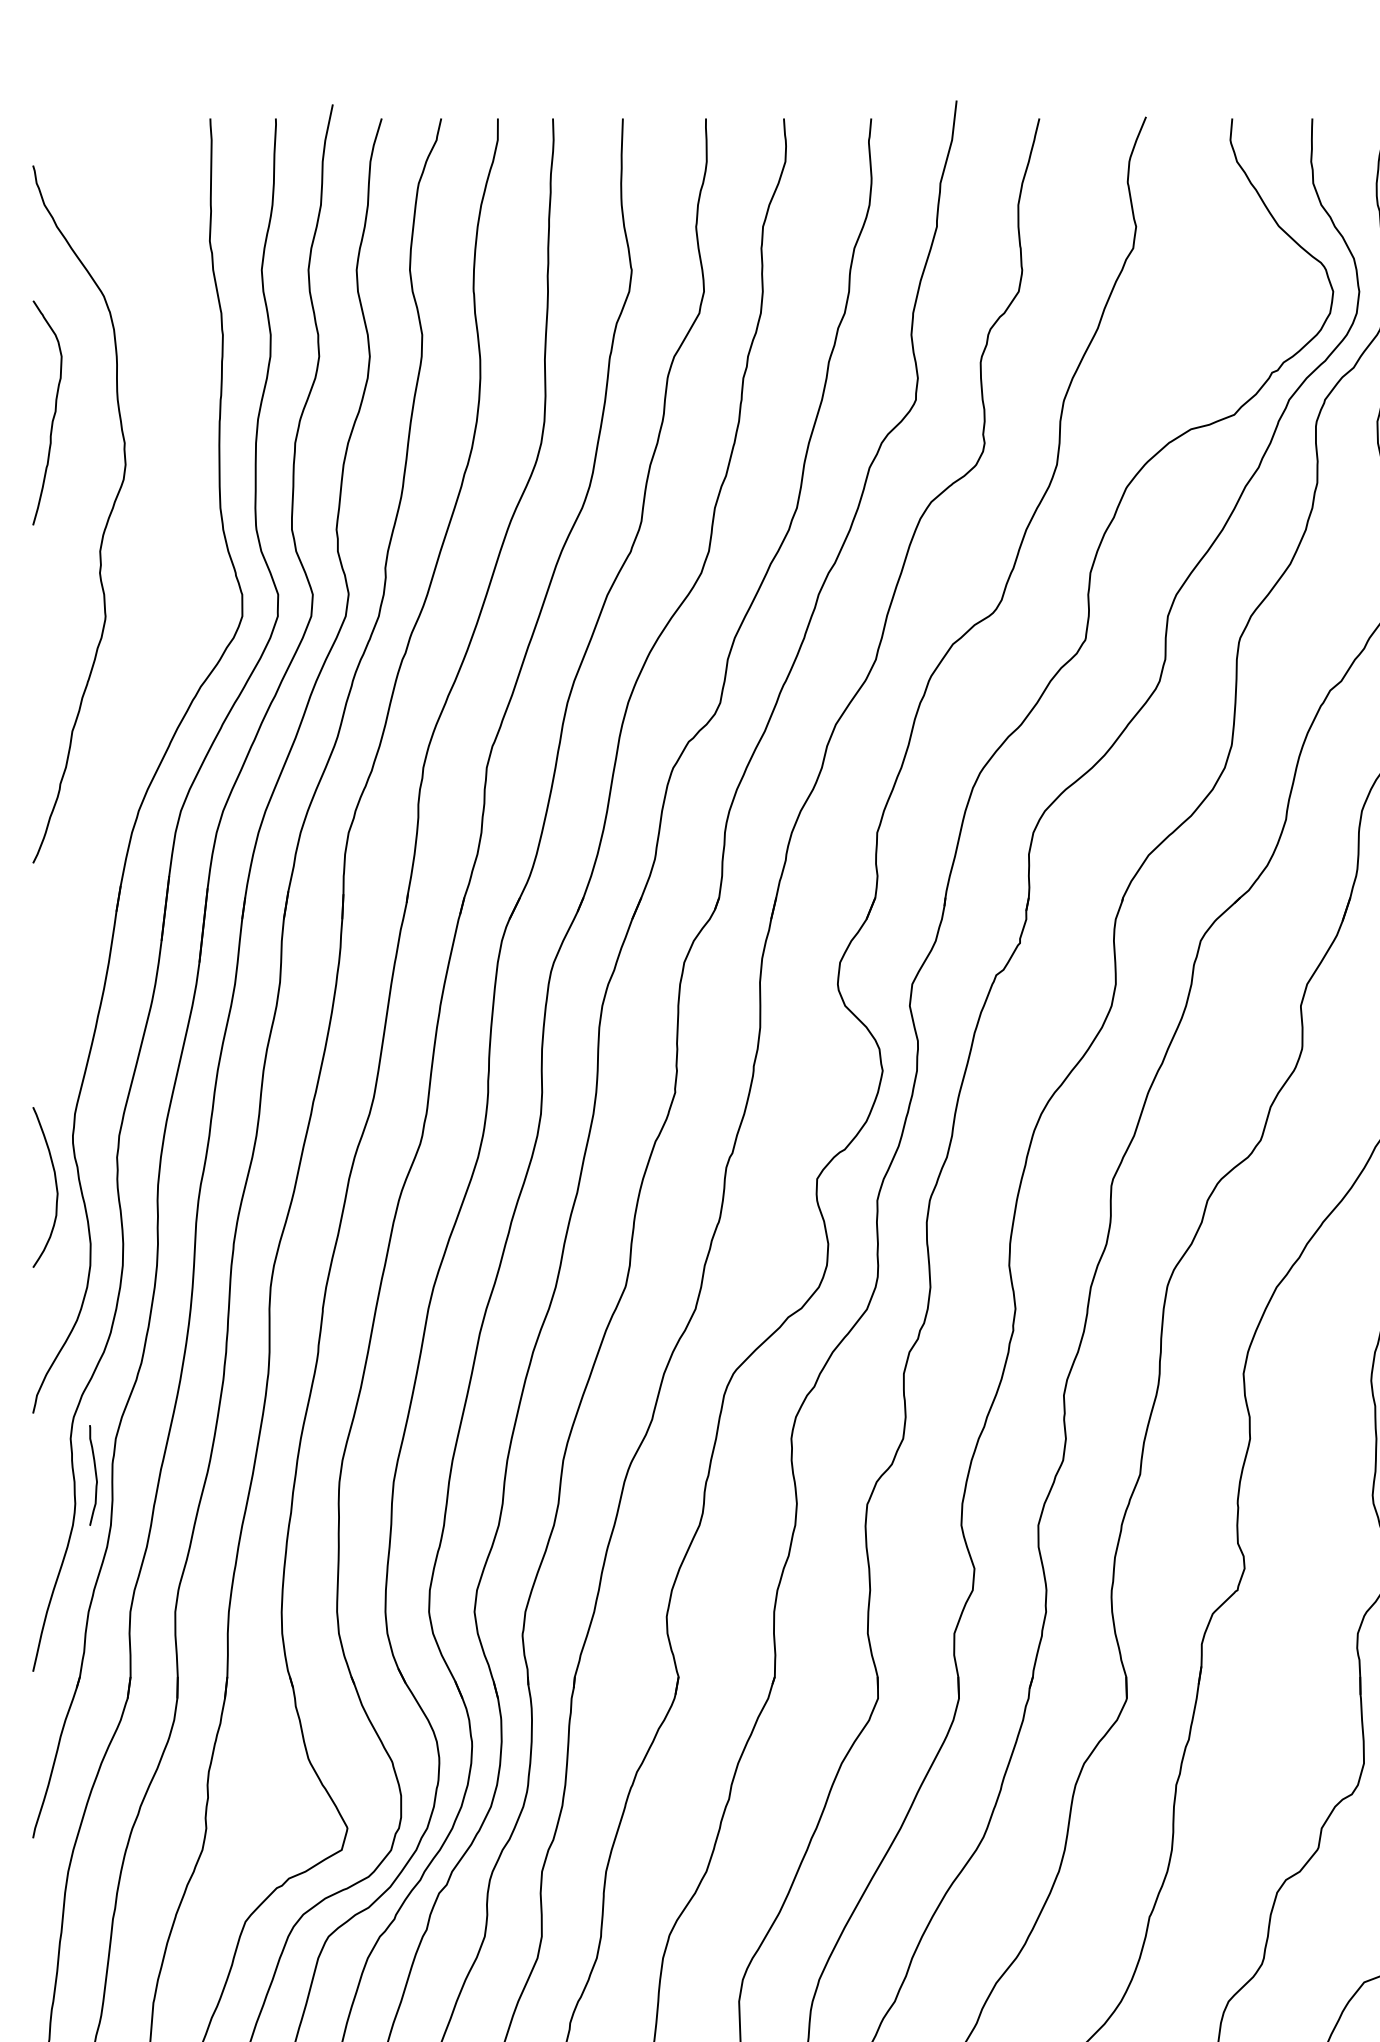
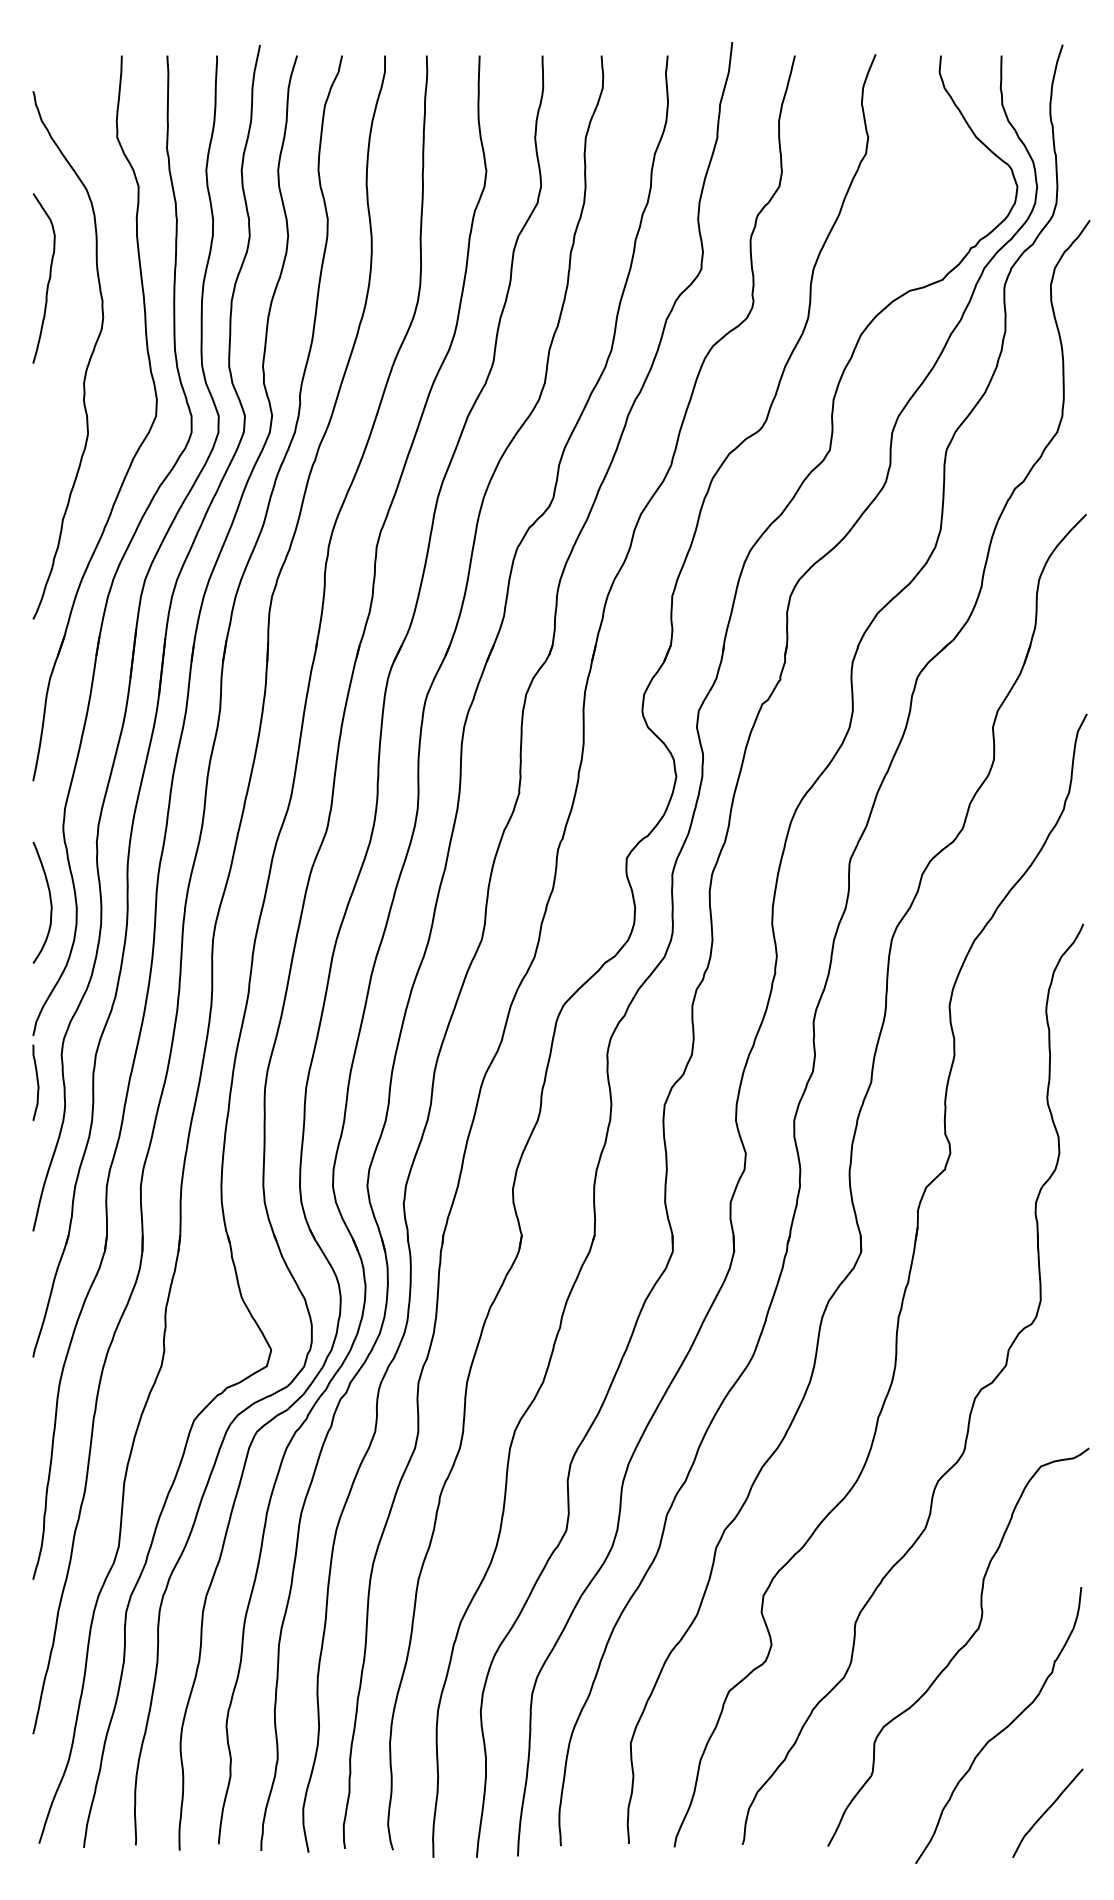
part: (173, 633) -> (139, 445), added
curve: (54, 1183) -> (49, 899), moved
curve: (94, 1473) -> (36, 1081), moved

